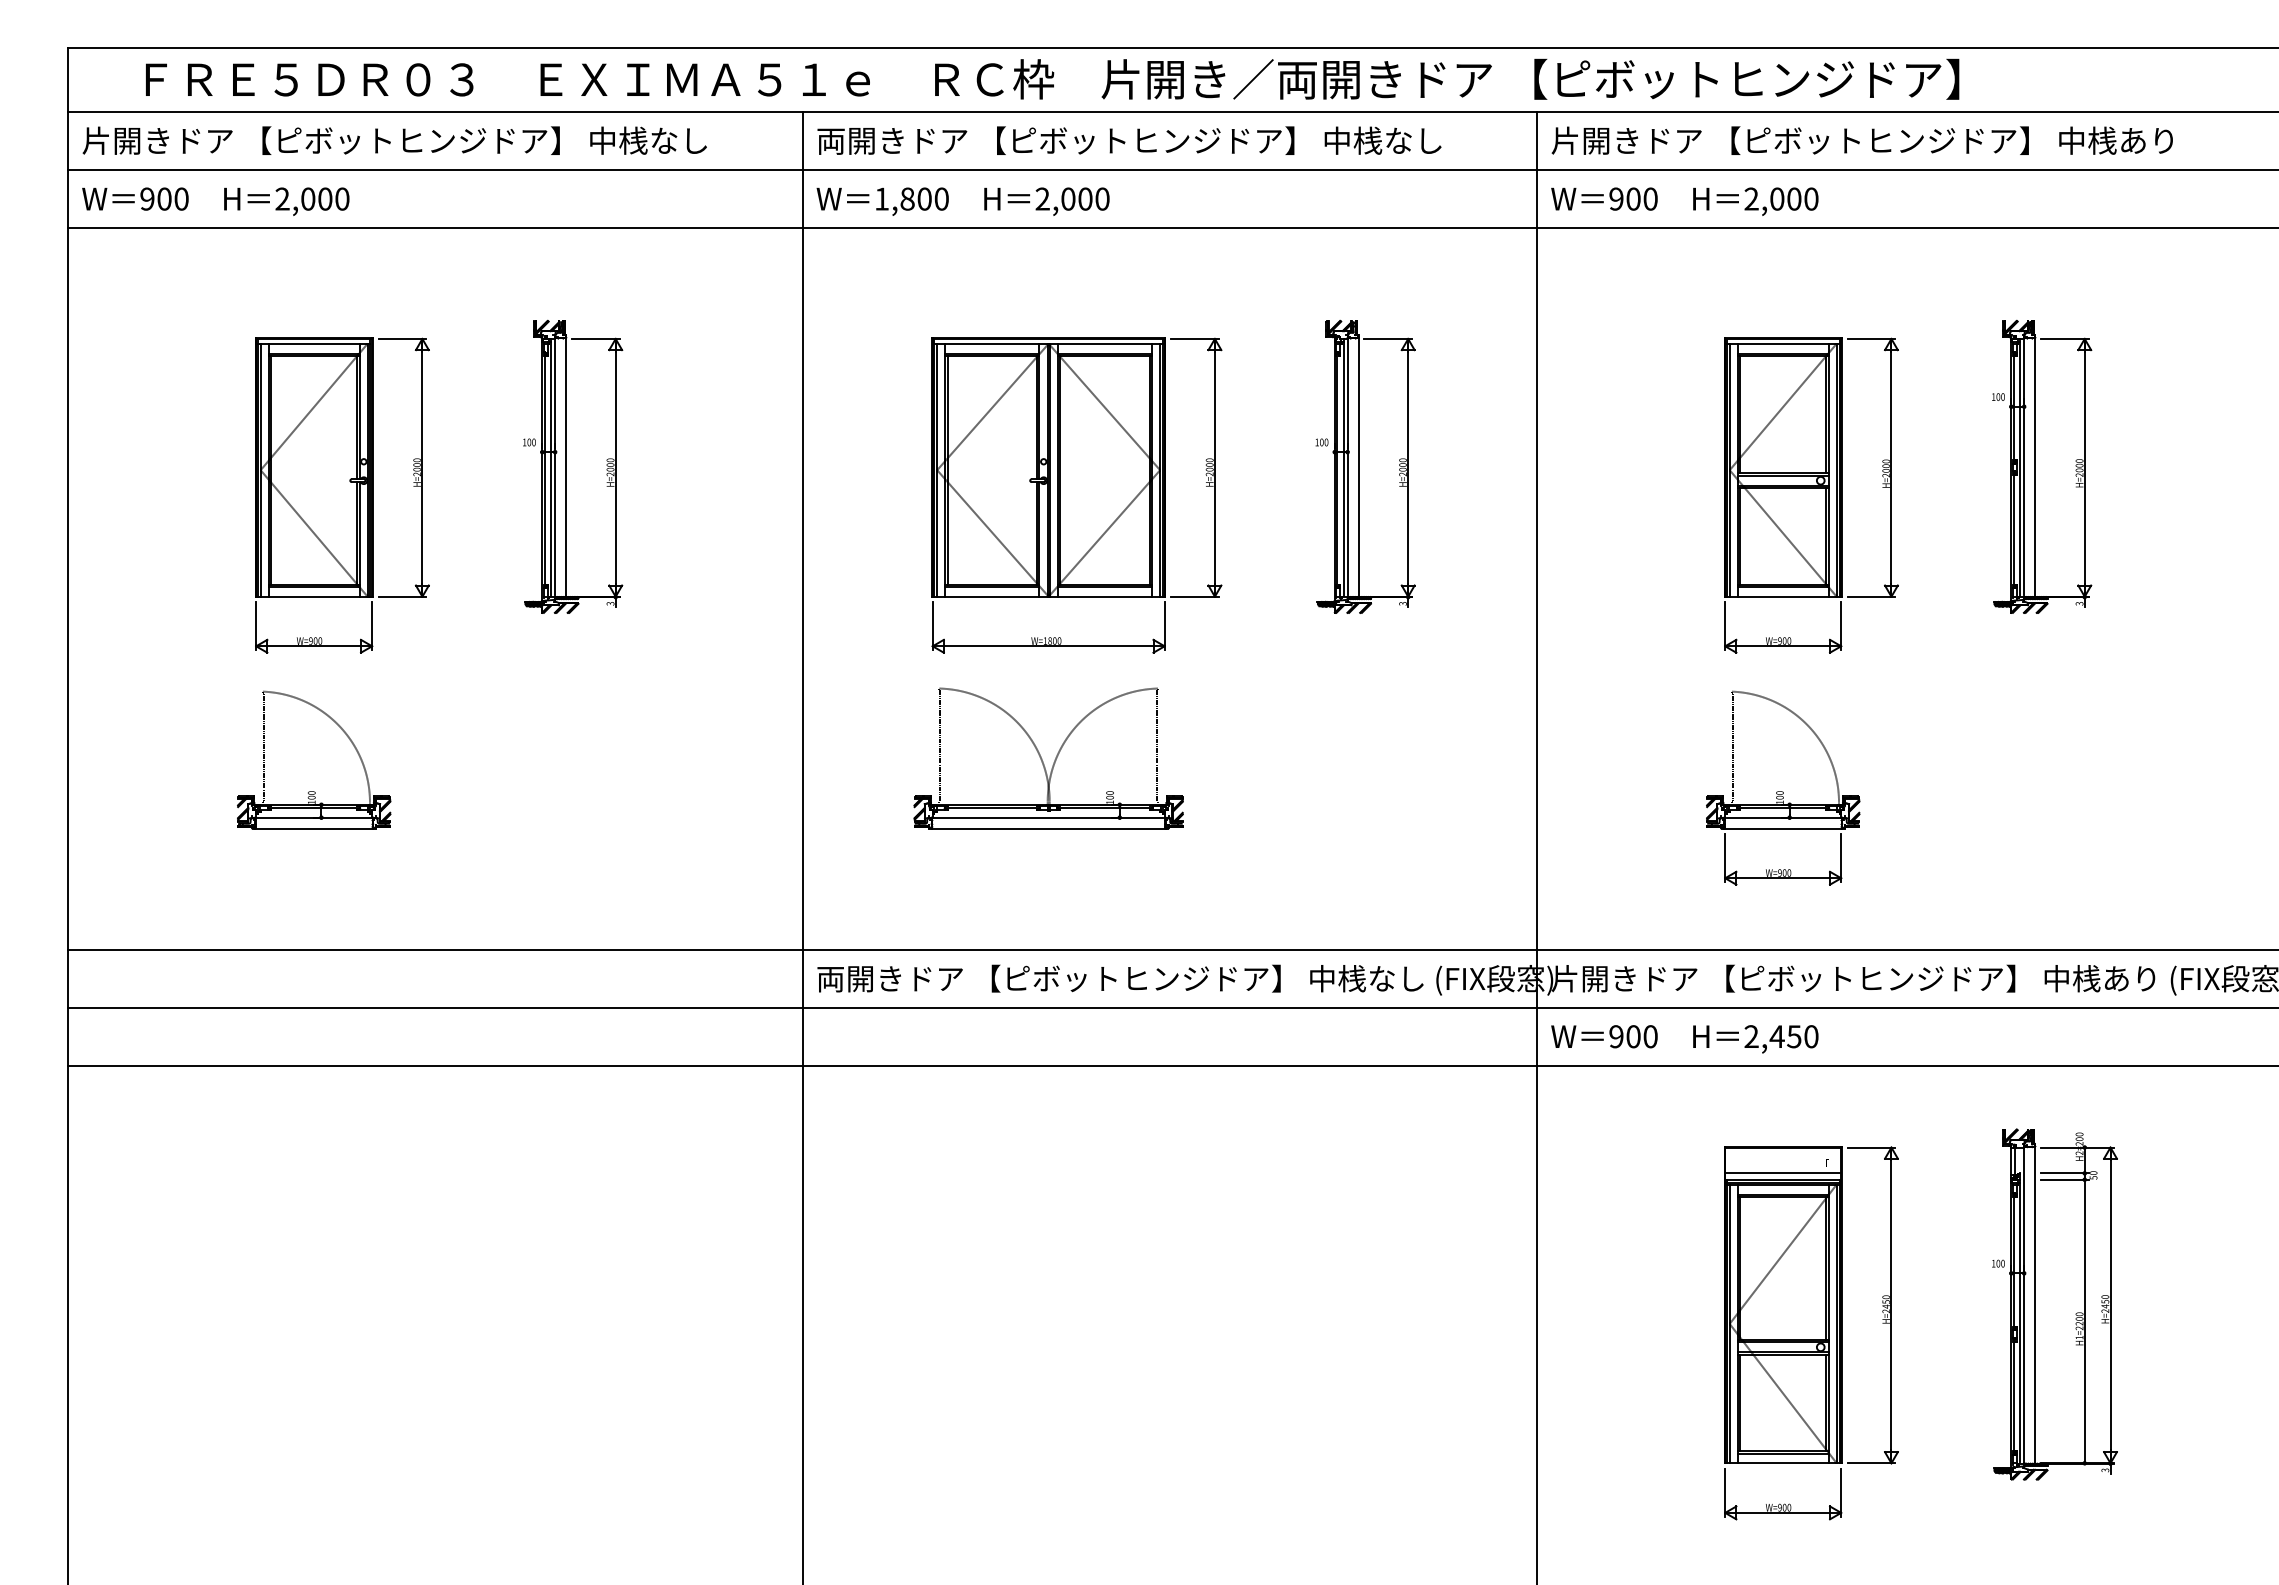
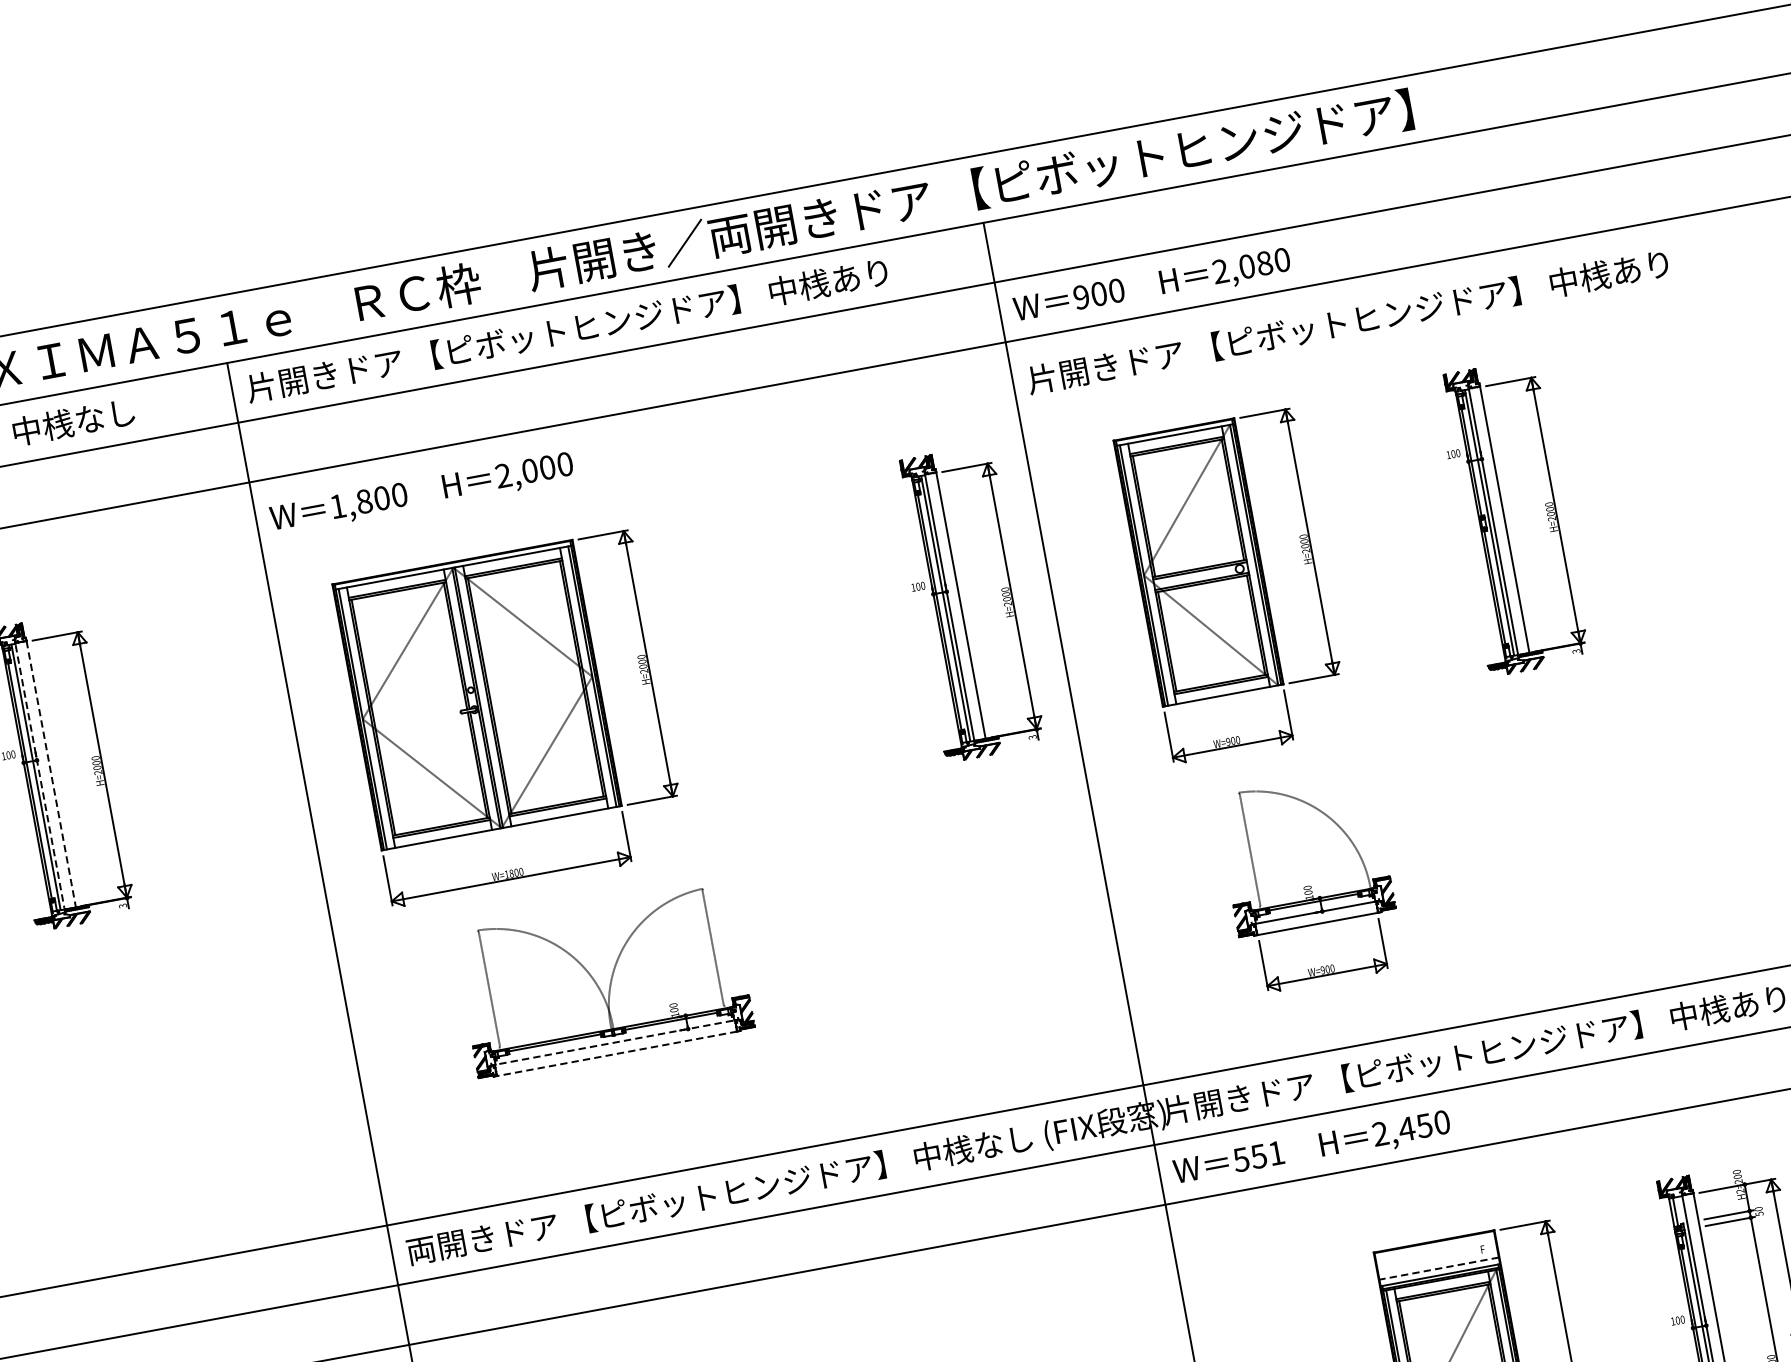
text: (1129, 140) -> (568, 329), 両開きドア 【ピボットヒンジドア】 中桟なし -> 片開きドア 【ピボットヒンジドア】 中桟あり
text: (1861, 140) -> (1347, 321), moved
text: (1794, 199) -> (1264, 263), 2,000 -> 2,080
text: (962, 201) -> (421, 493), moved
part: (1365, 466) -> (967, 603), moved
part: (2035, 466) -> (1504, 518), moved
line: (555, 467) -> (40, 776), solid -> dashed
line: (566, 468) -> (51, 775), solid -> dashed
part: (1076, 495) -> (511, 718), moved
part: (1811, 495) -> (1233, 585), moved
part: (1783, 787) -> (1310, 881), moved
line: (1048, 817) -> (614, 1042), solid -> dashed
line: (1048, 828) -> (616, 1053), solid -> dashed
text: (1633, 1036) -> (1258, 1156), 900 -> 551
line: (1783, 1173) -> (1439, 1268), solid -> dashed

